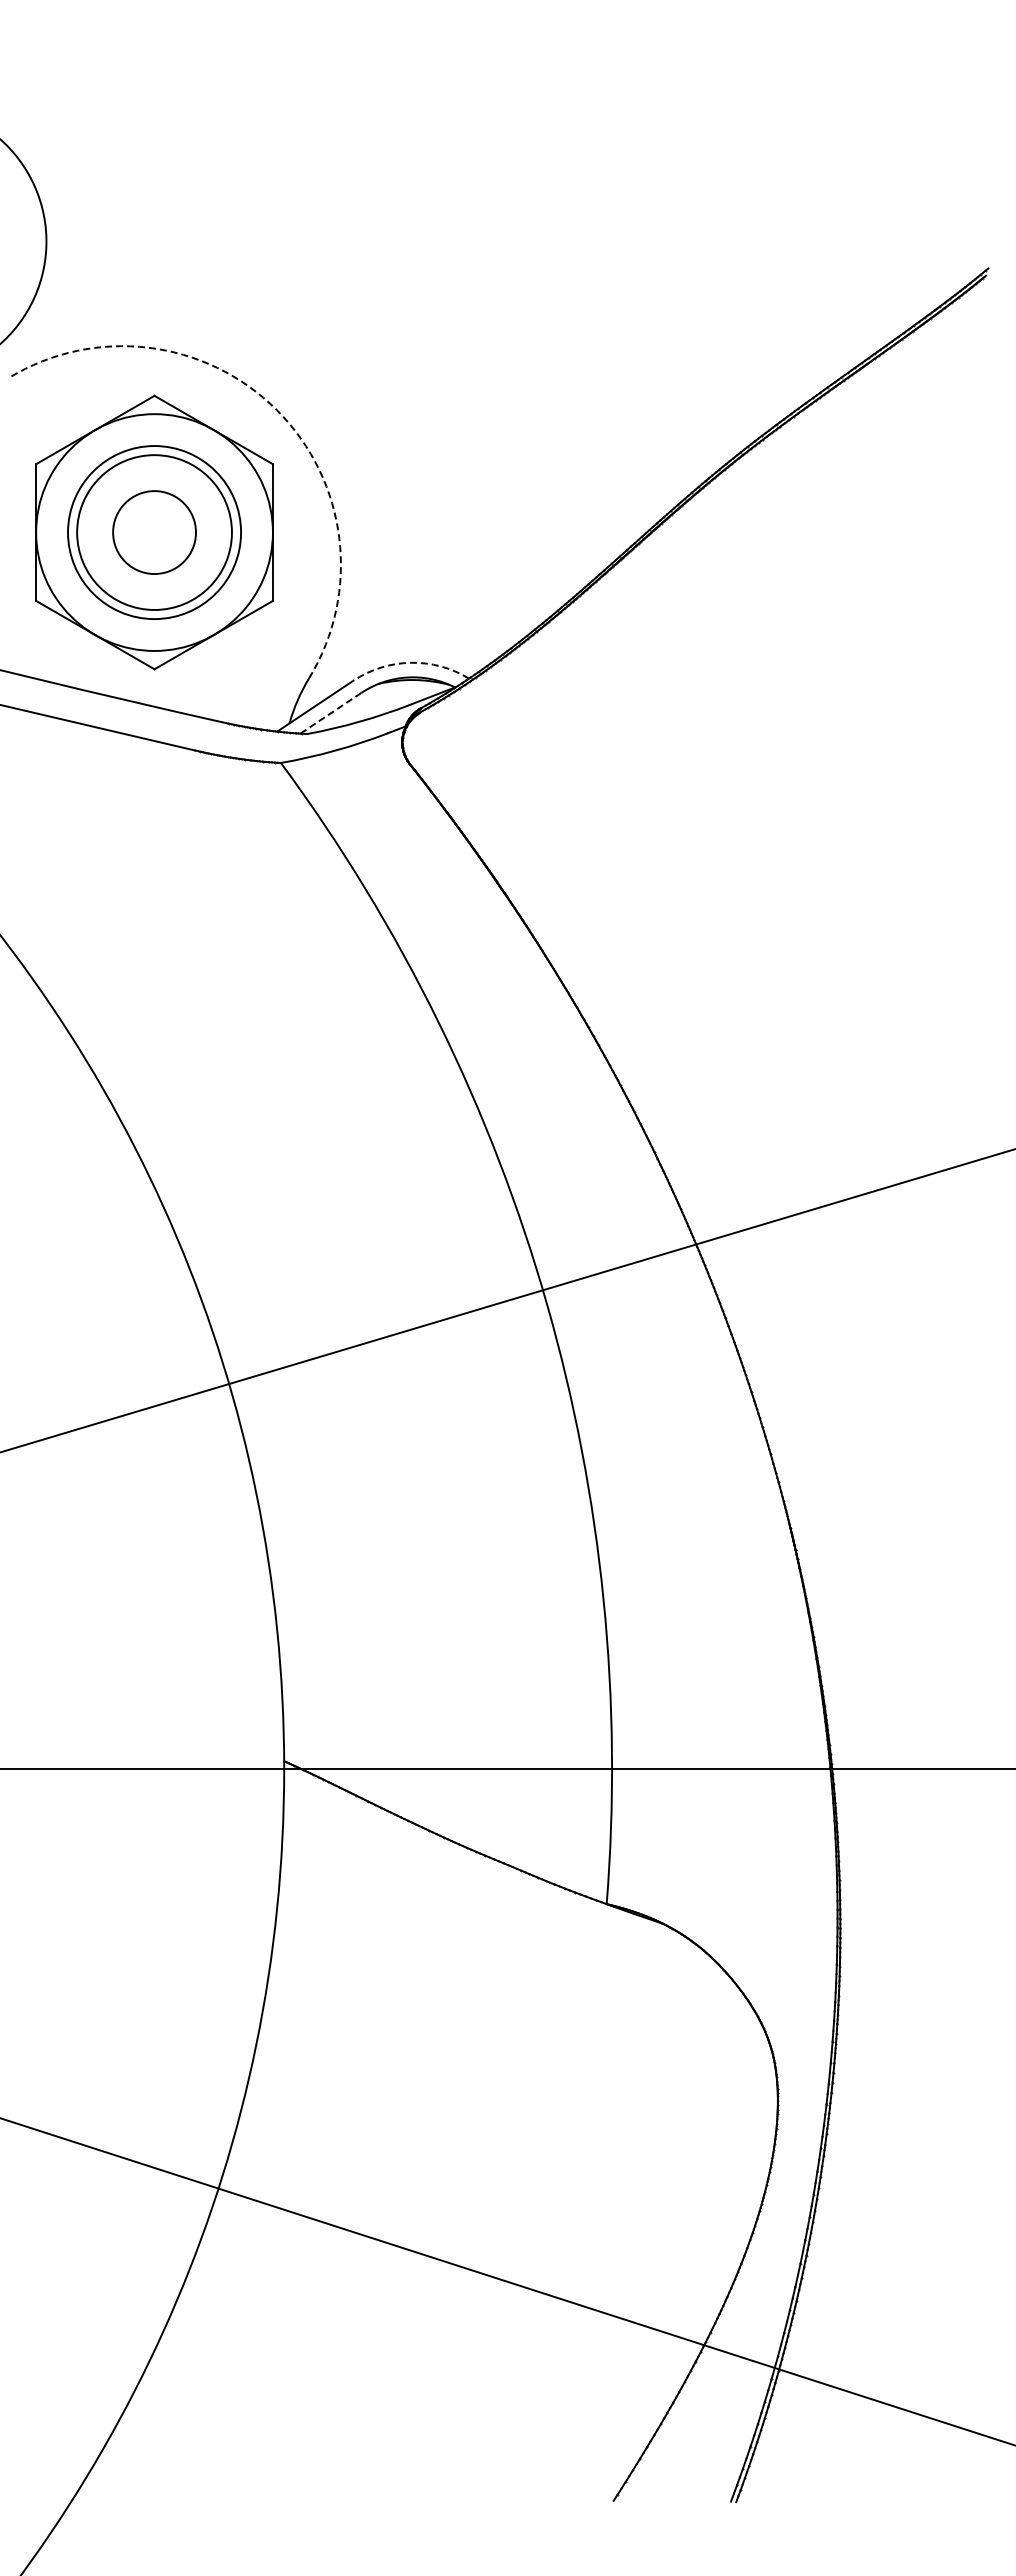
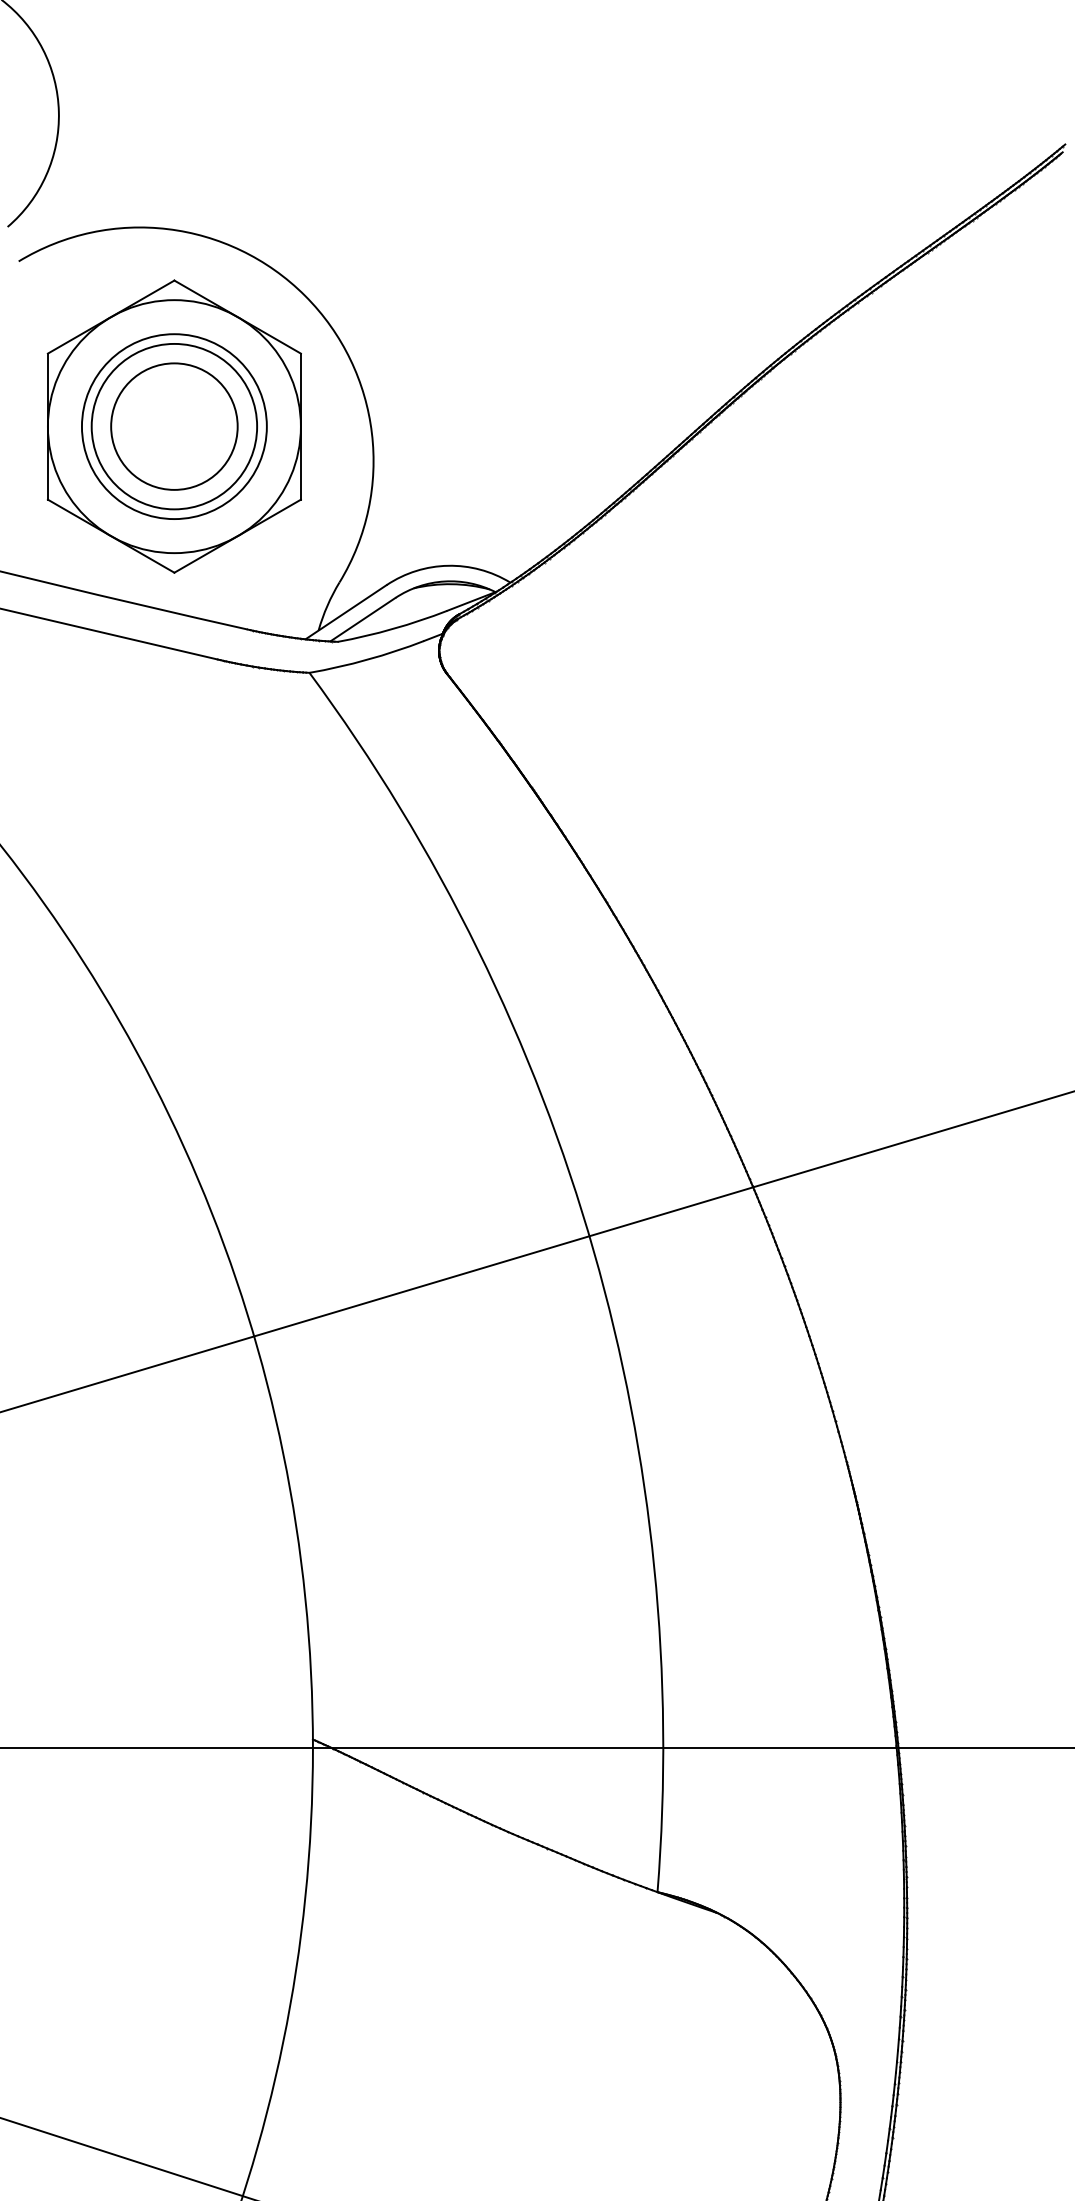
arc: (276, 410) -> (304, 296), dashed -> solid
circle: (154, 532) -> (174, 426), size x1.43
arc: (410, 662) -> (447, 565), dashed -> solid
line: (330, 713) -> (362, 619), dashed -> solid

